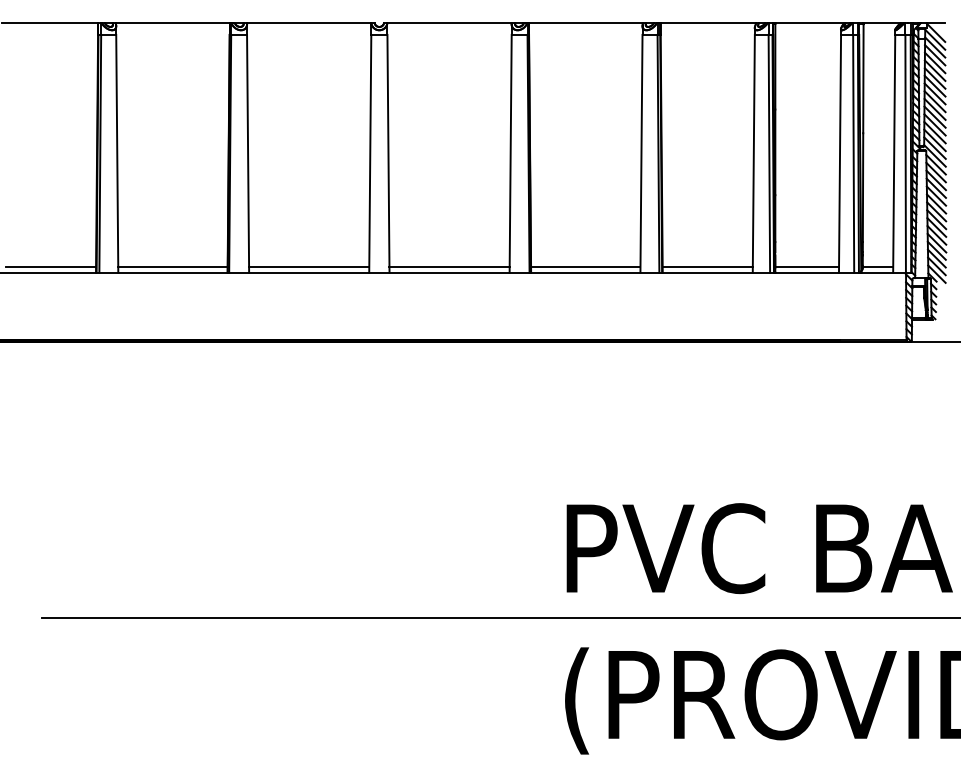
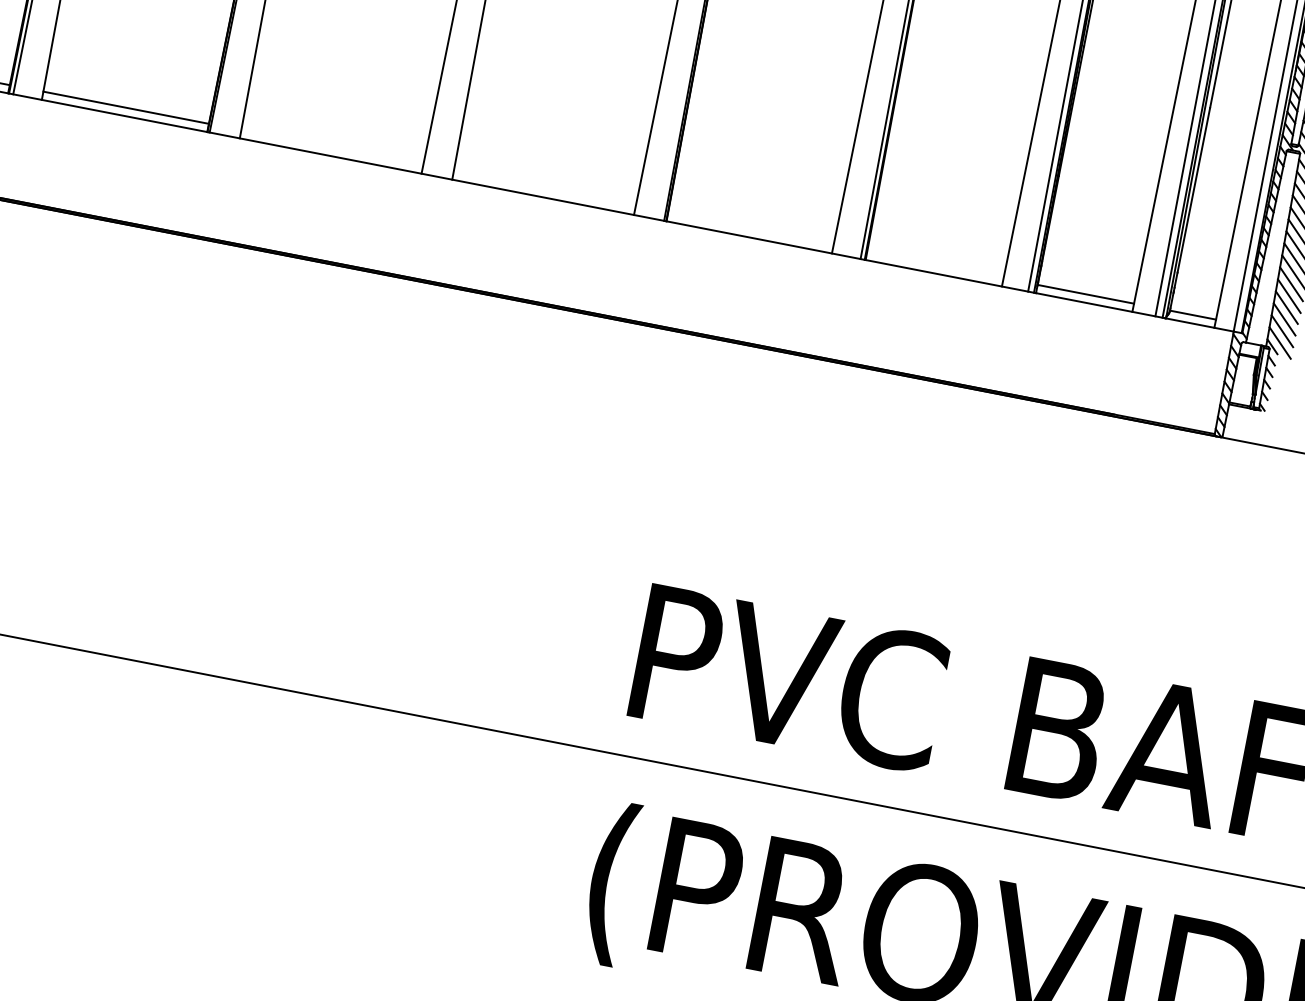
line: (309, 267) -> (332, 148), removed
line: (449, 267) -> (544, 189), removed
line: (585, 267) -> (750, 229), removed
line: (707, 267) -> (934, 265), removed

